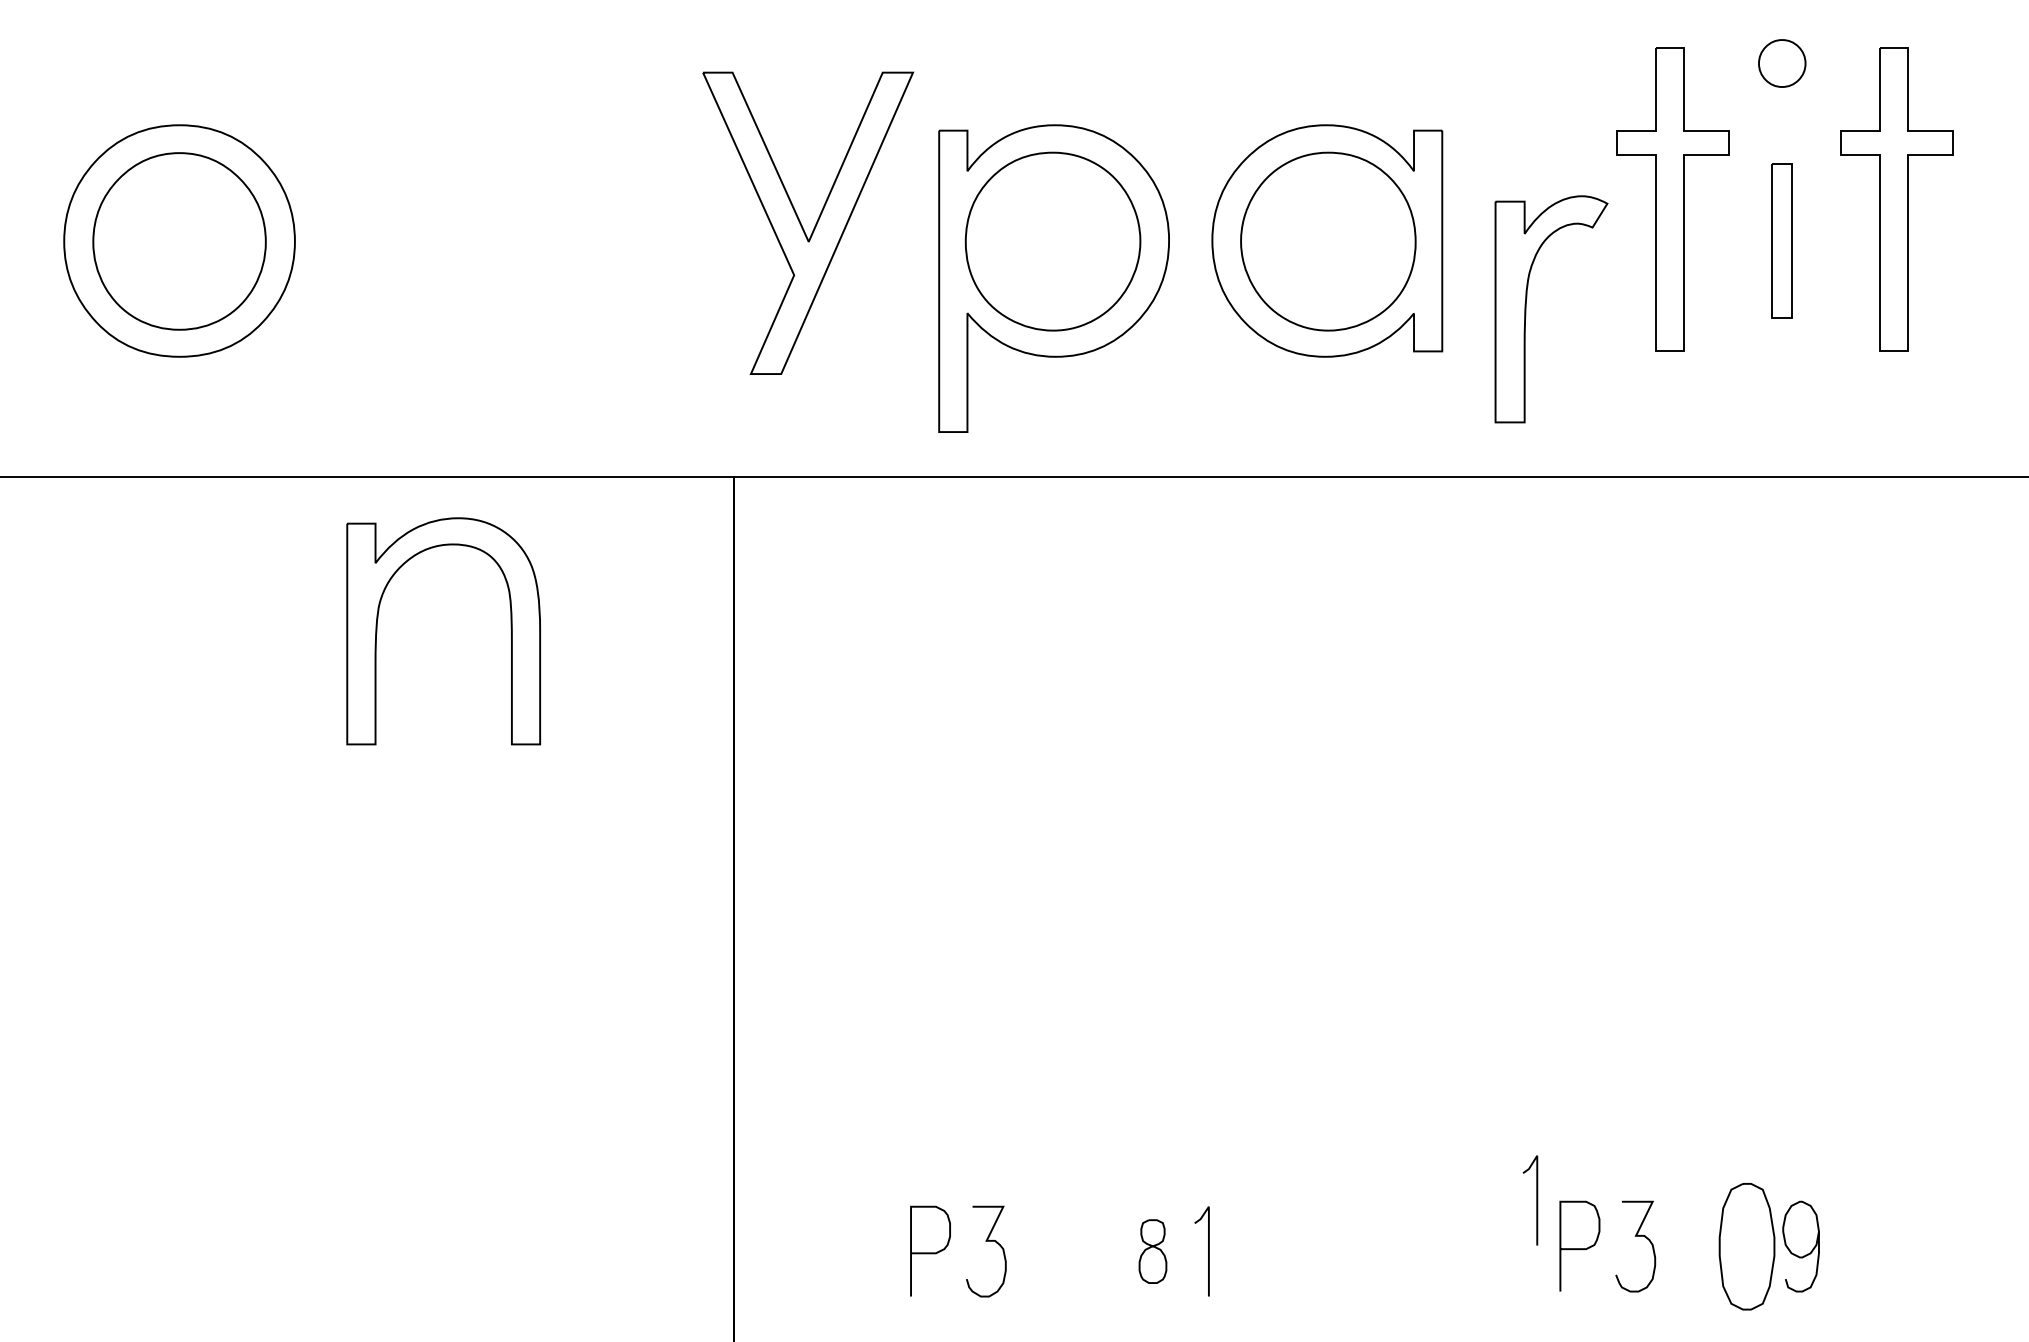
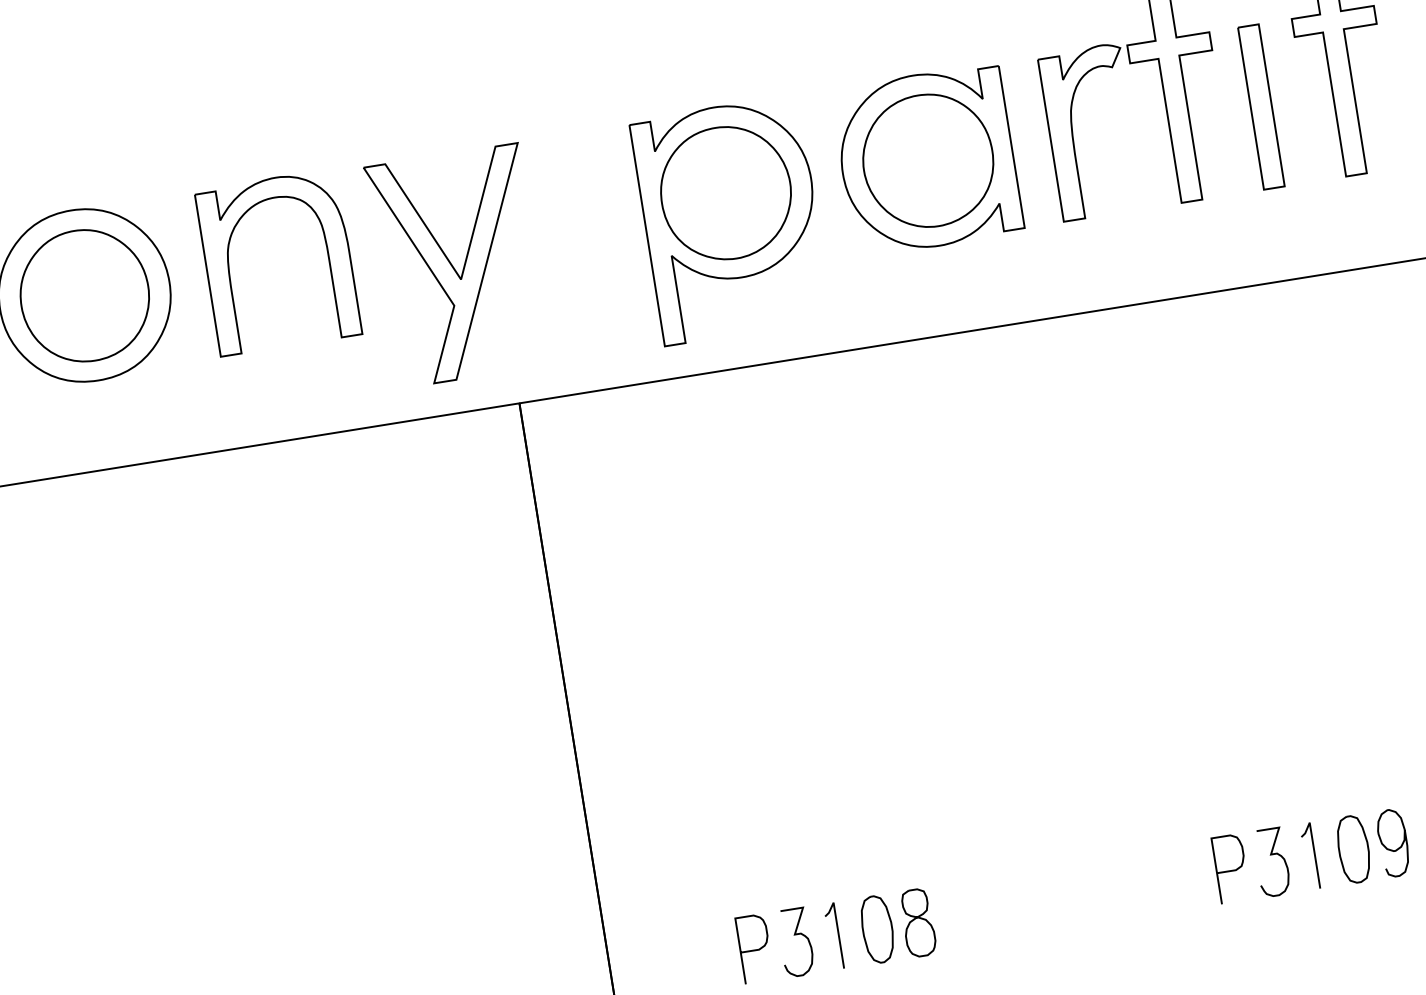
part: (802, 225) -> (454, 268), moved
part: (1781, 240) -> (1260, 106), size x1.43
part: (1526, 309) -> (1073, 135), moved
part: (377, 631) -> (229, 270), moved
curve: (1536, 1200) -> (1314, 855), moved
part: (1746, 1246) -> (1353, 849), size x0.71
part: (1097, 1251) -> (877, 929), added
part: (1152, 1251) -> (917, 922), size x1.43
curve: (1208, 1251) -> (838, 935), moved

